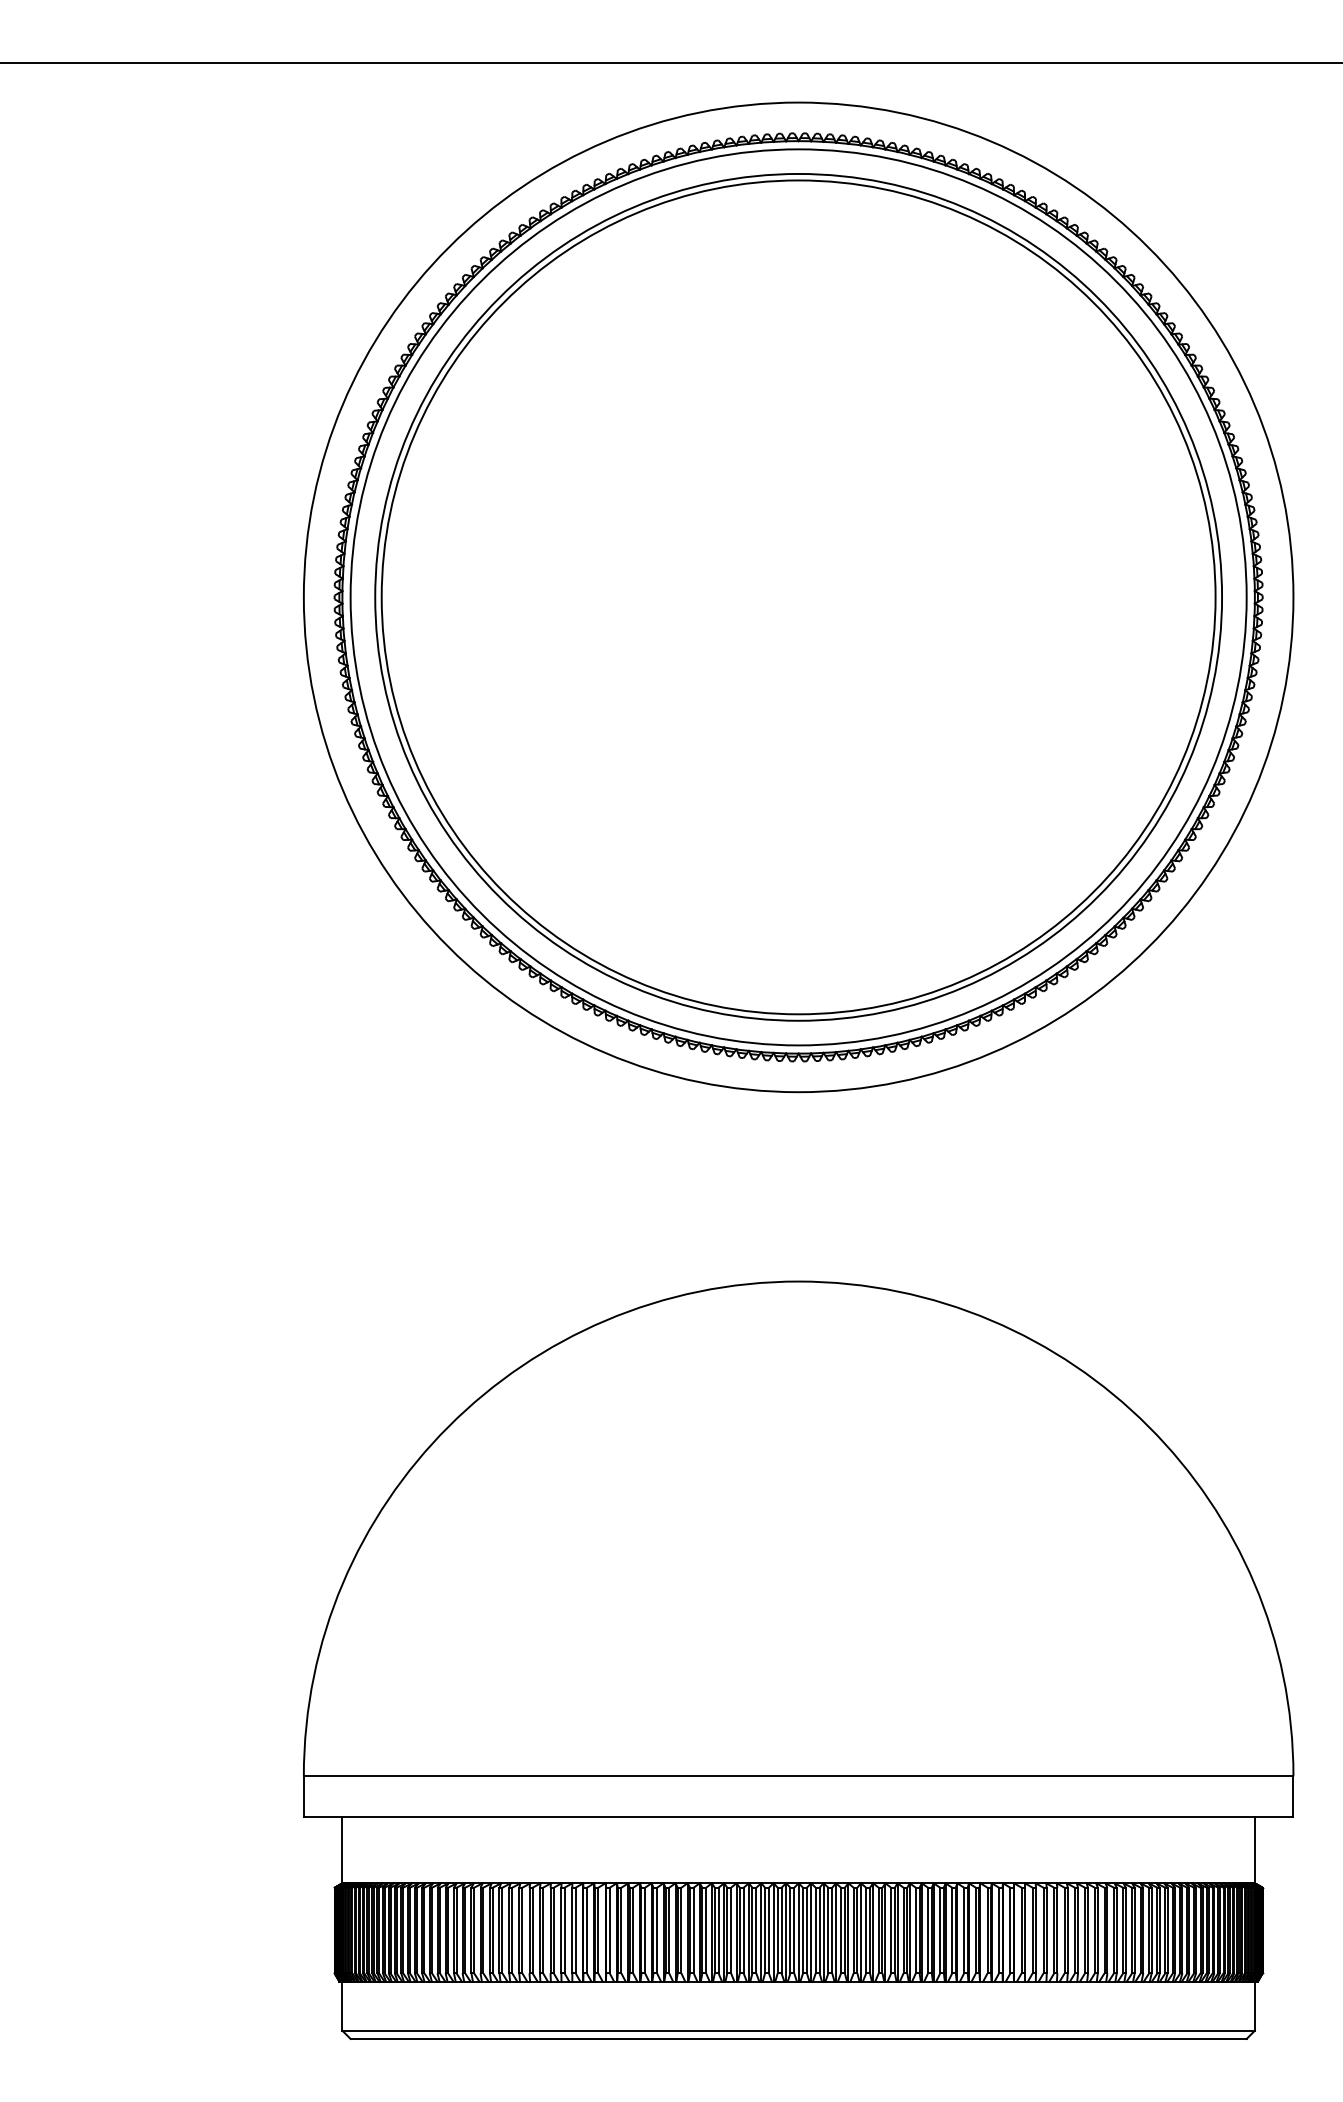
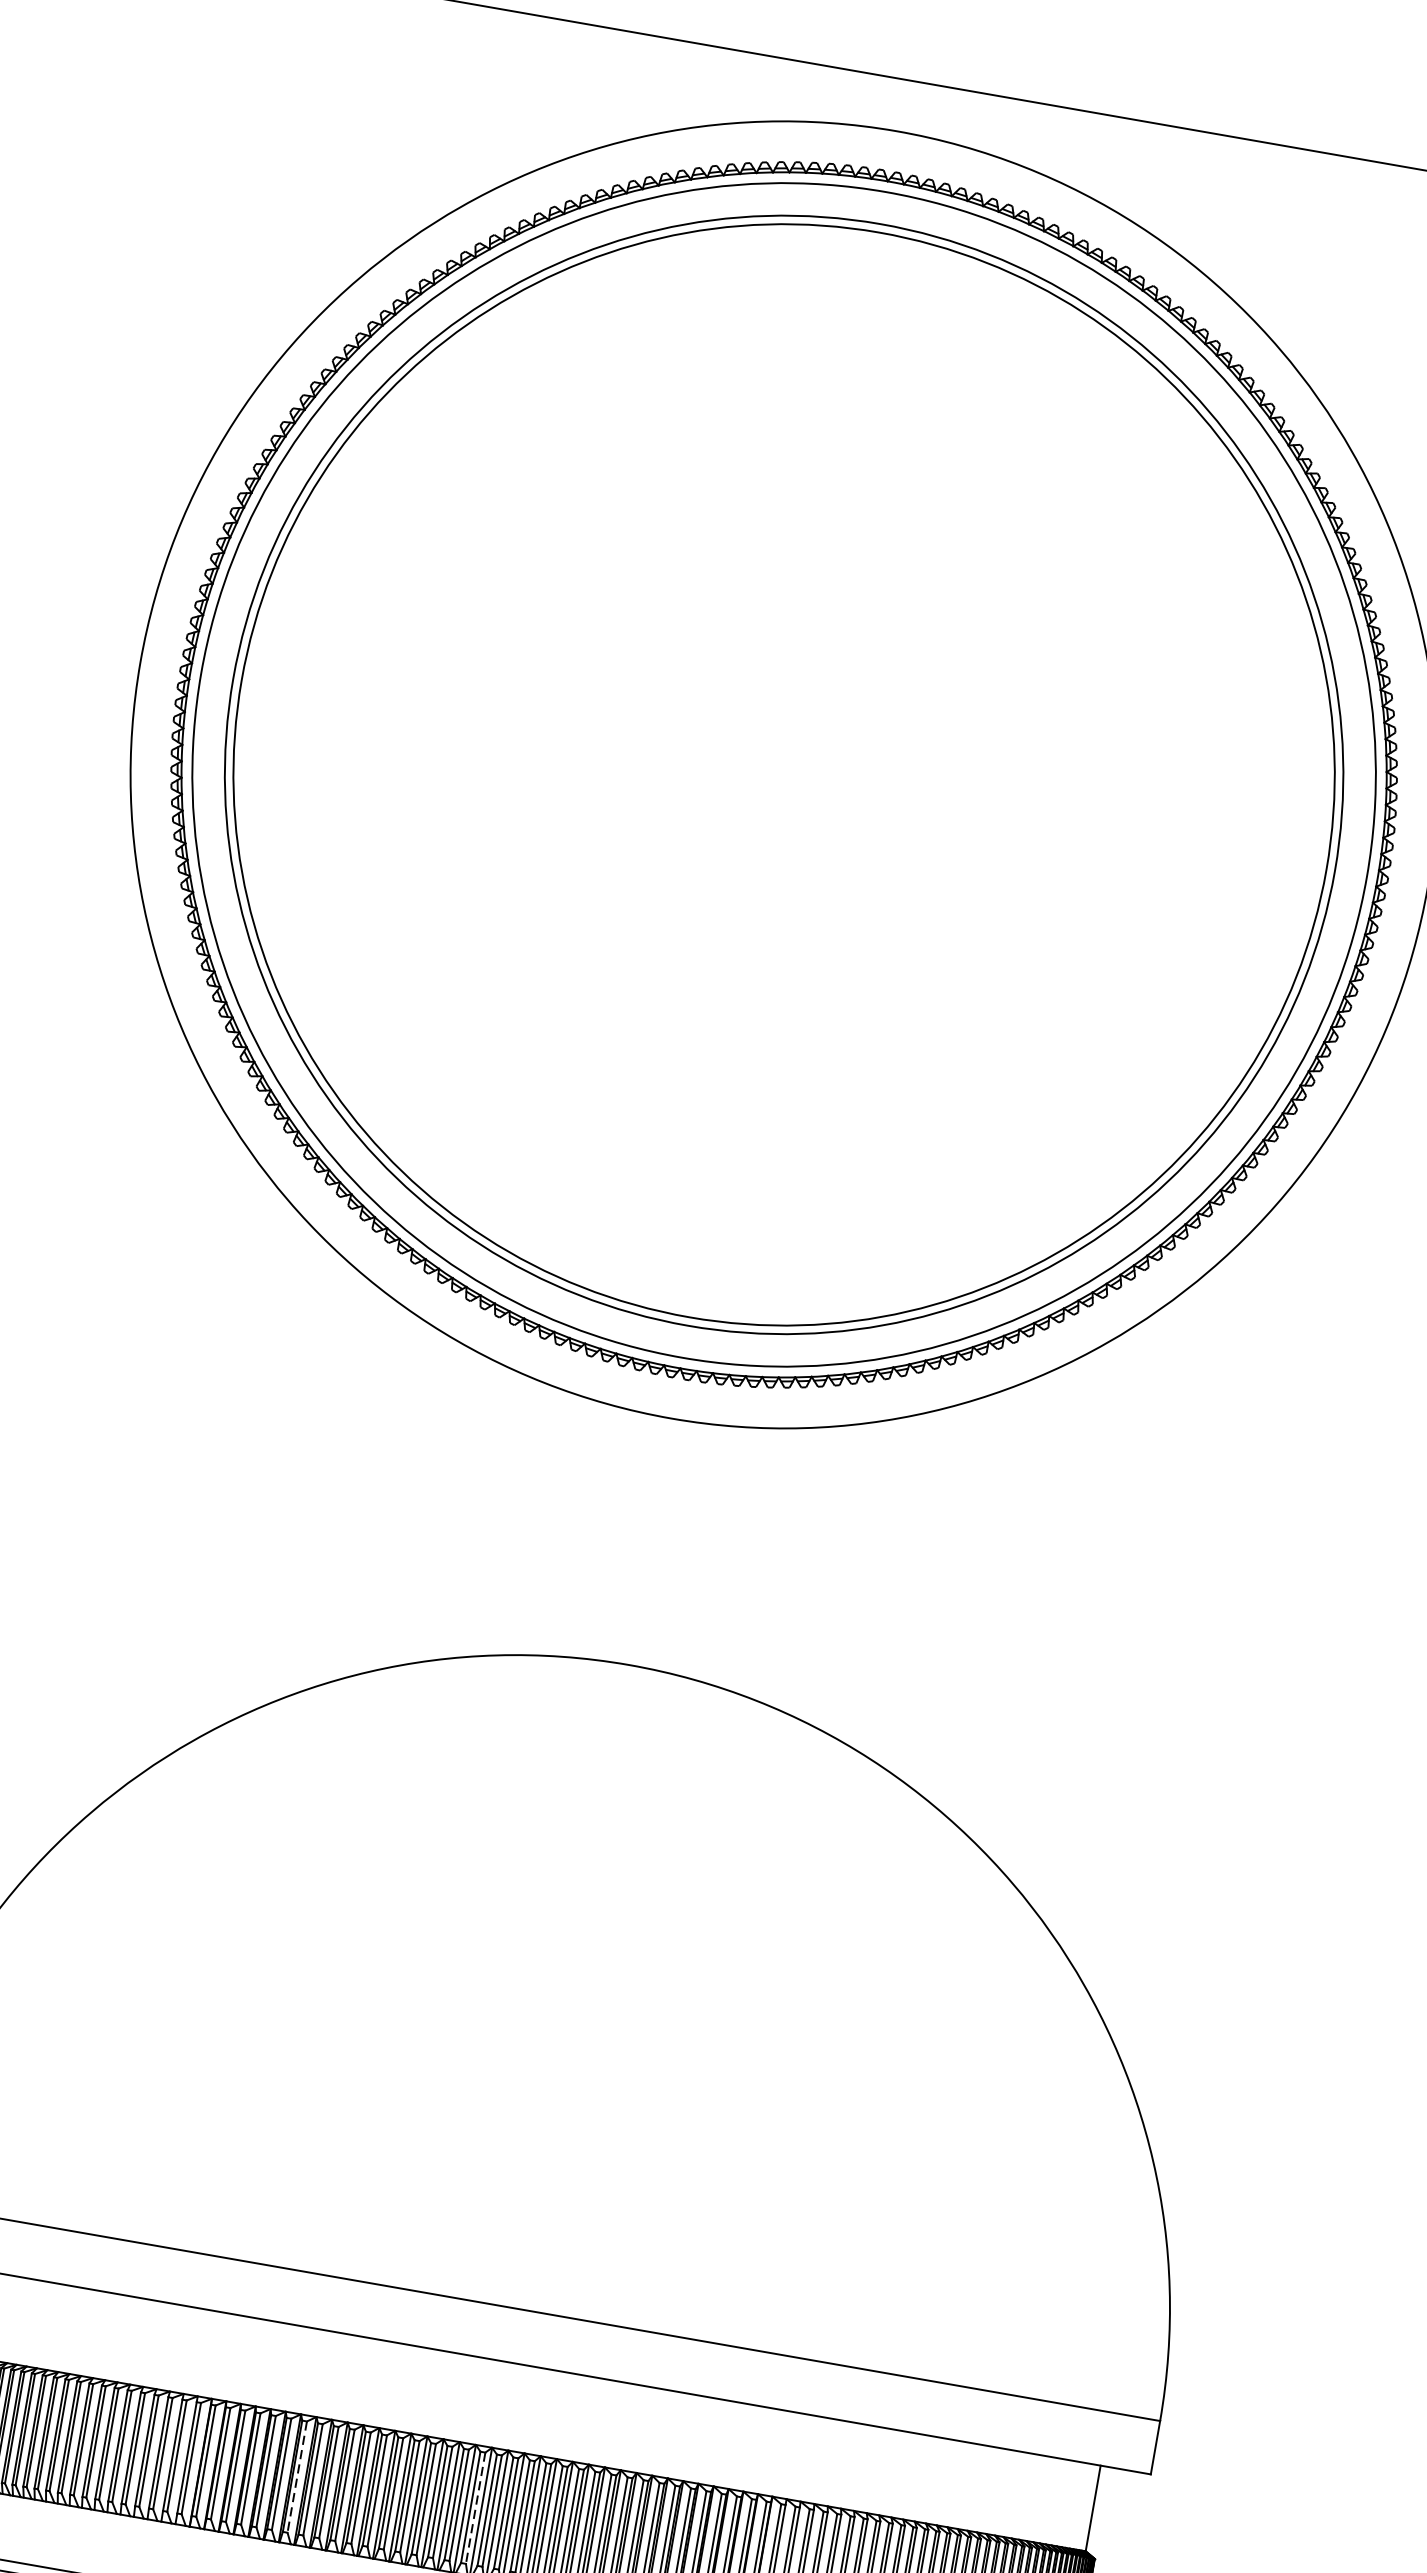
line: (657, 1930) -> (297, 2477), solid -> dashed
line: (794, 1930) -> (476, 2508), solid -> dashed

